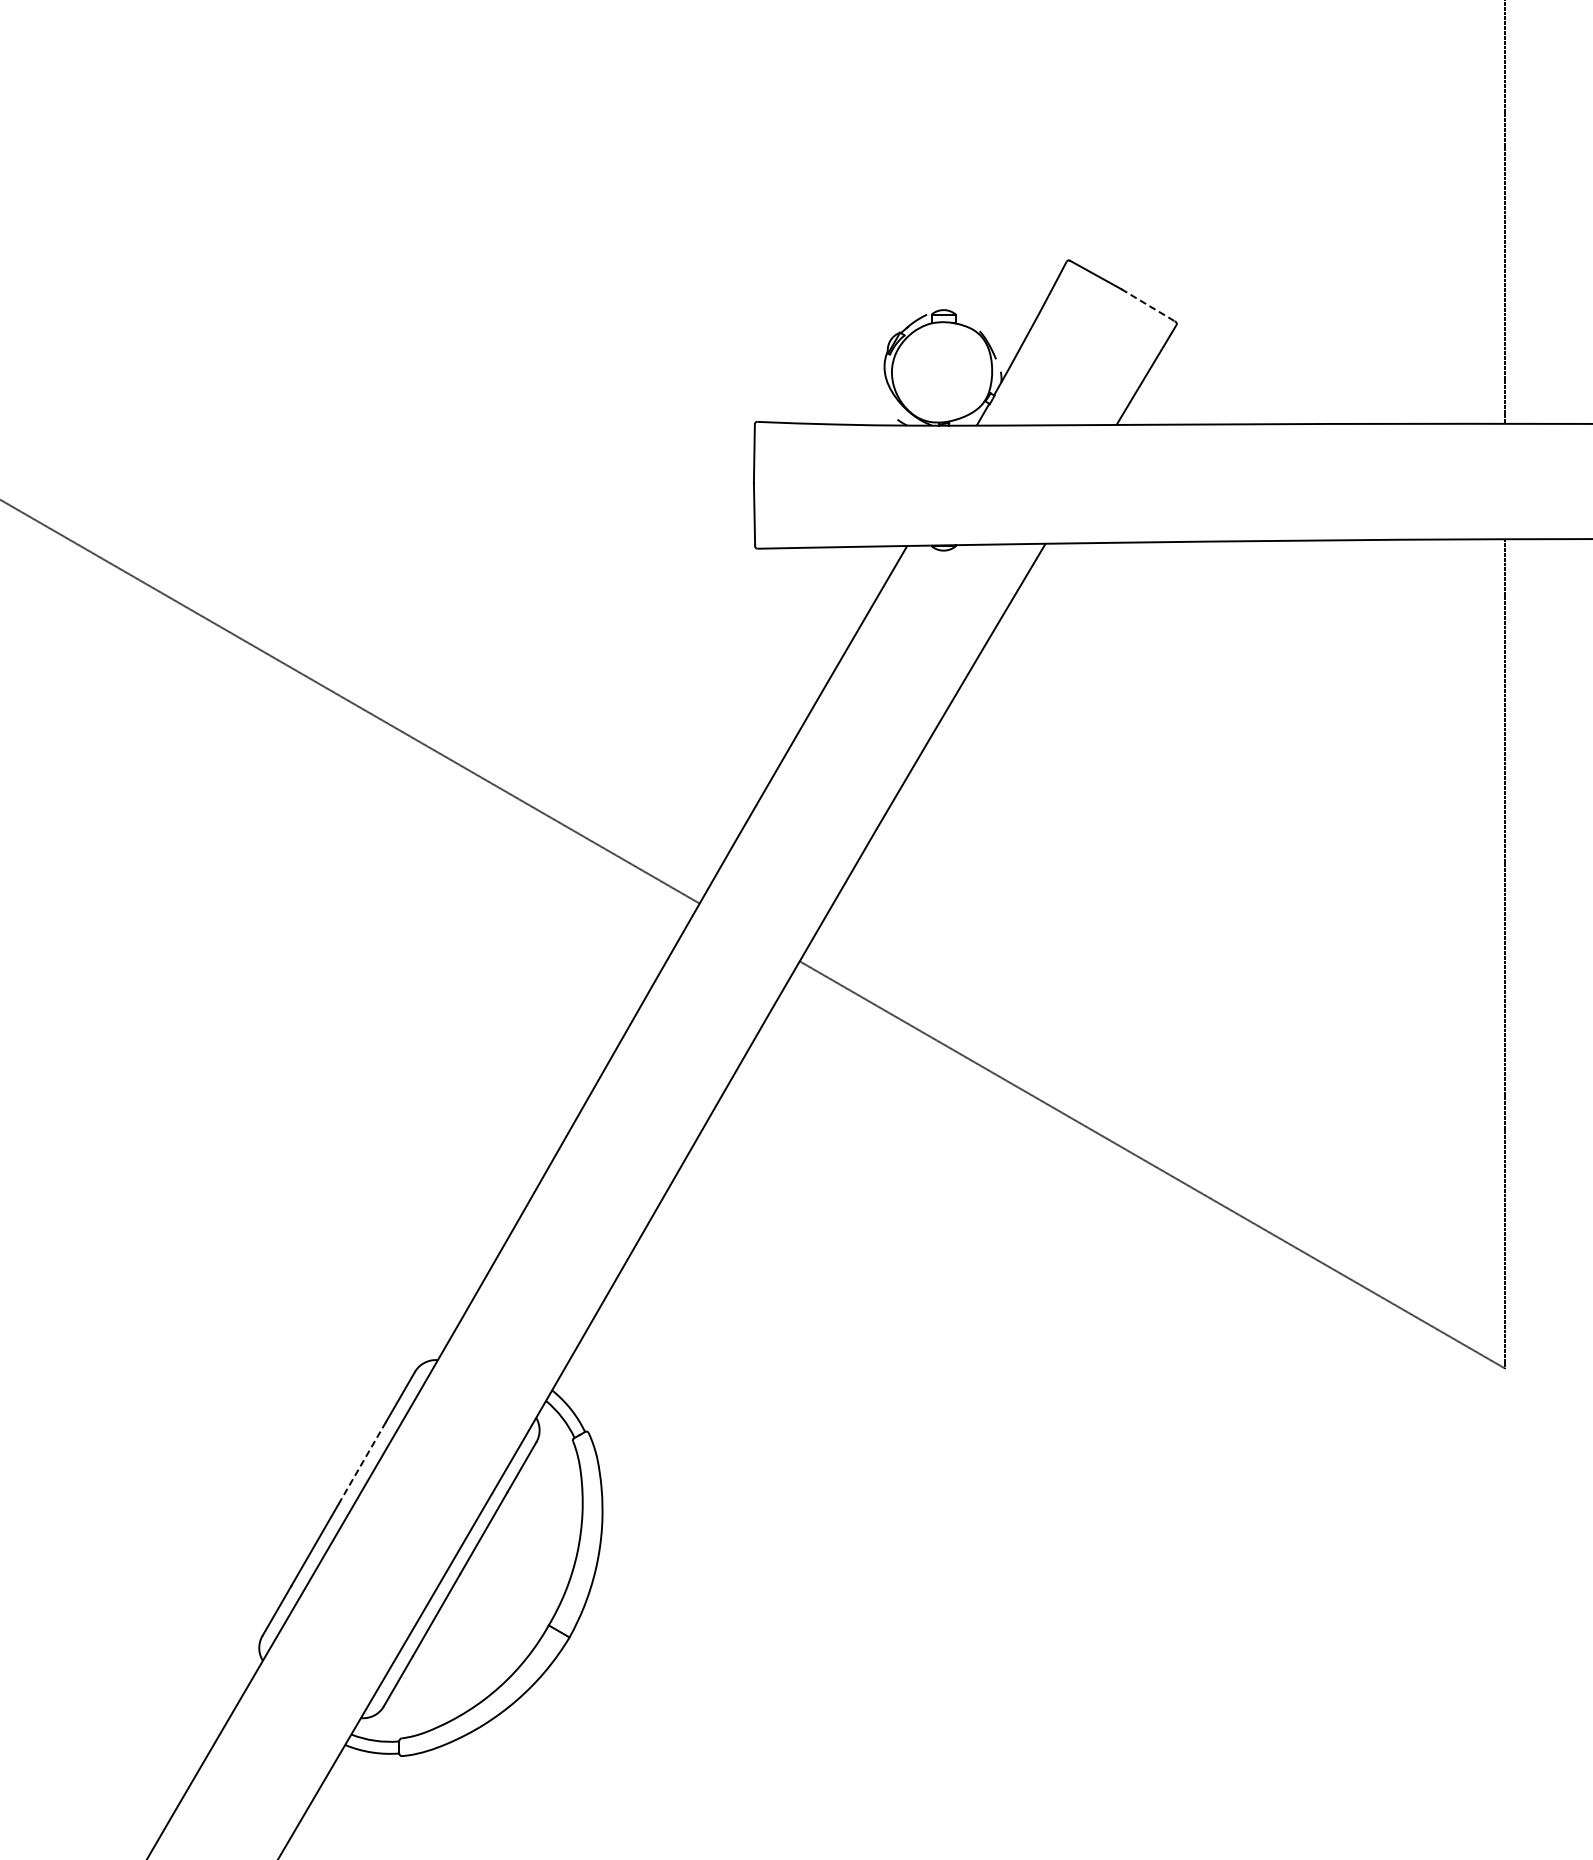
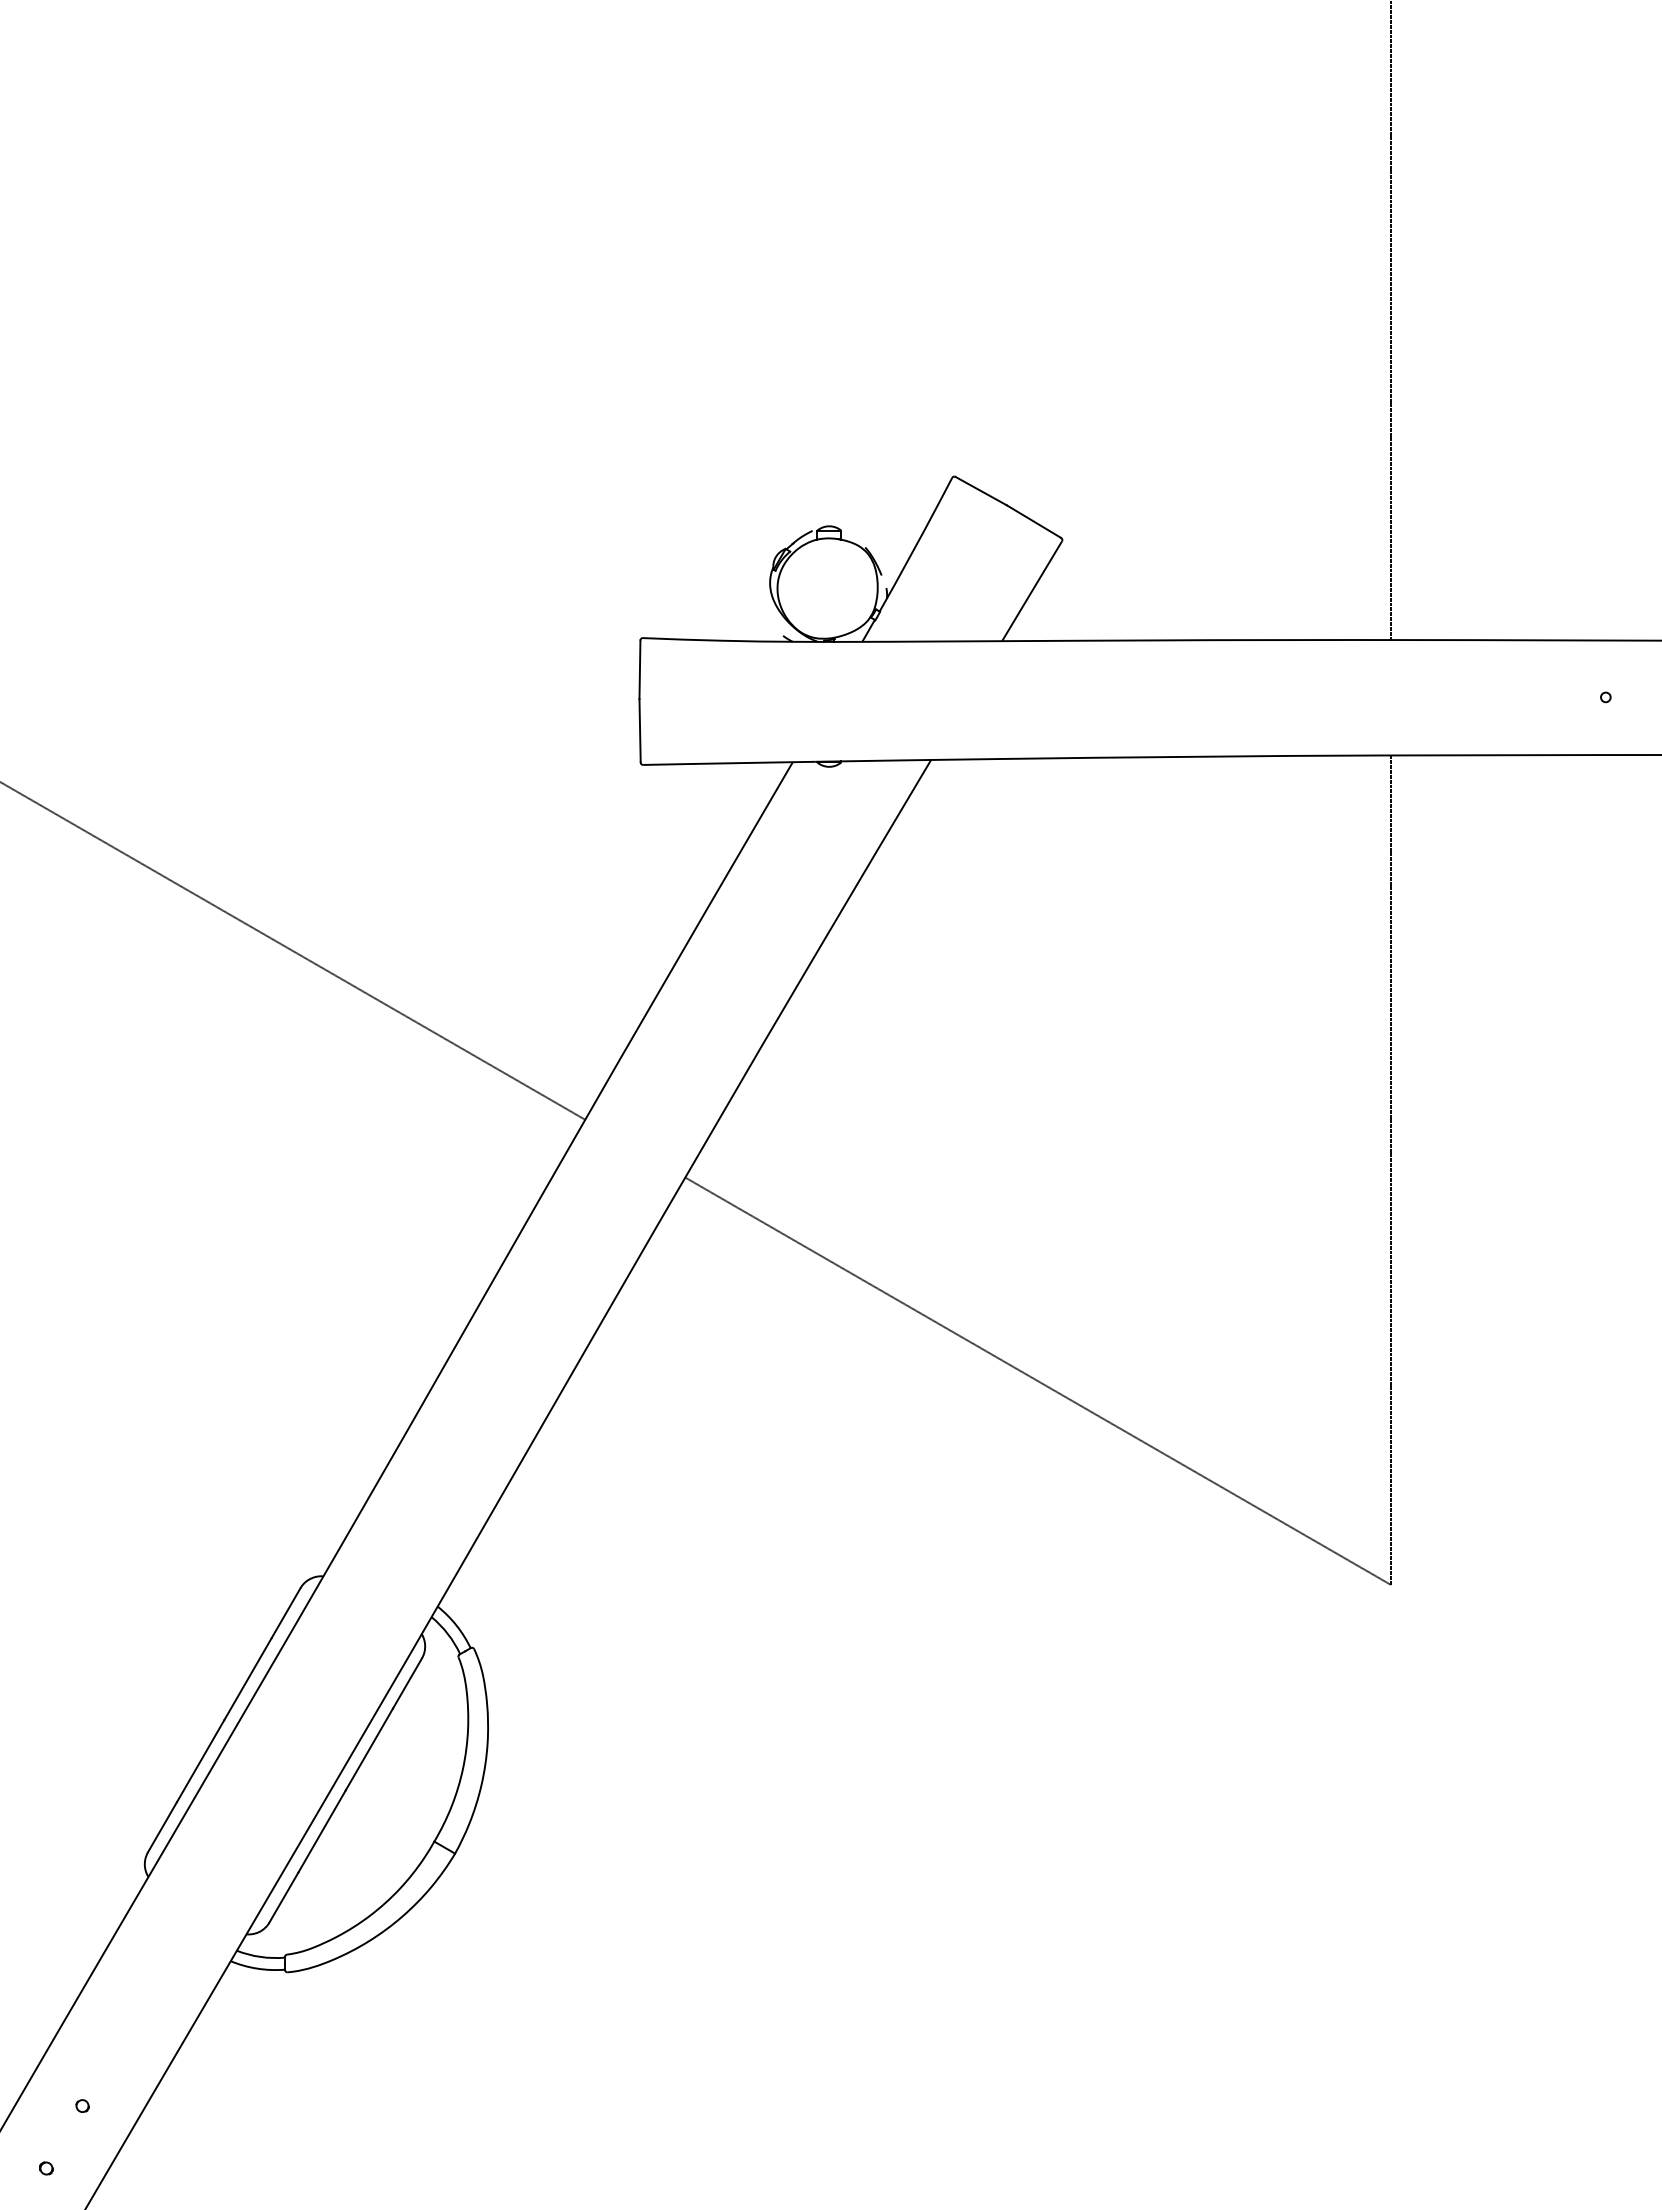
line: (1147, 305) -> (1033, 521), dashed -> solid
line: (361, 1463) -> (247, 1679), dashed -> solid

